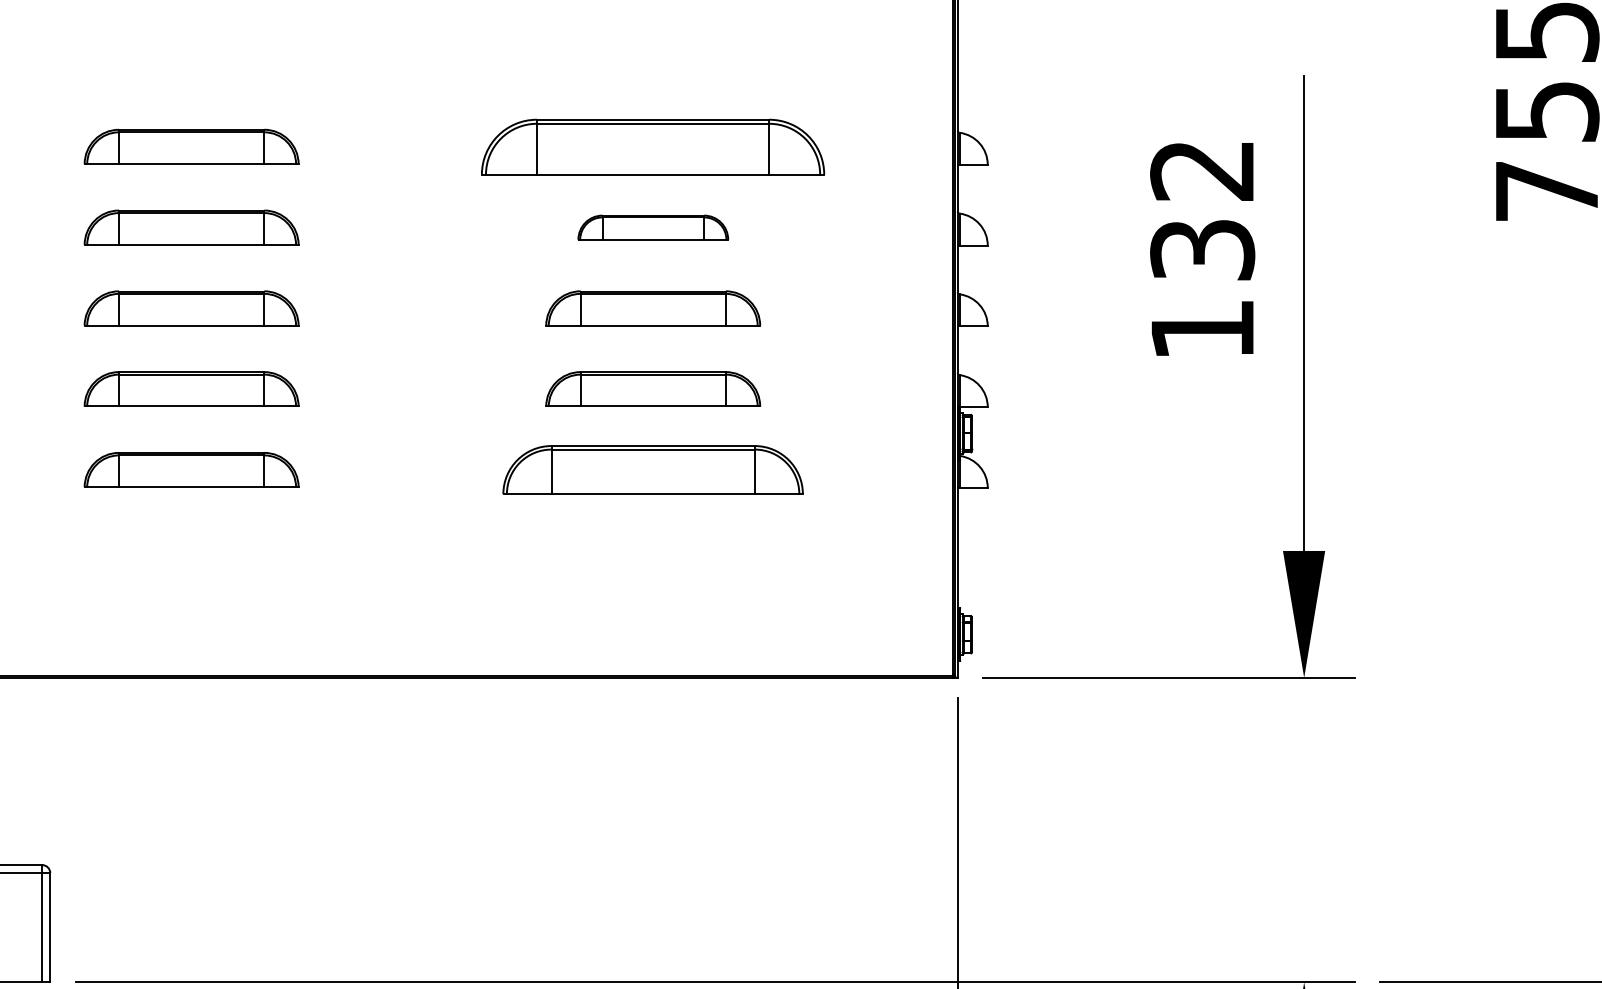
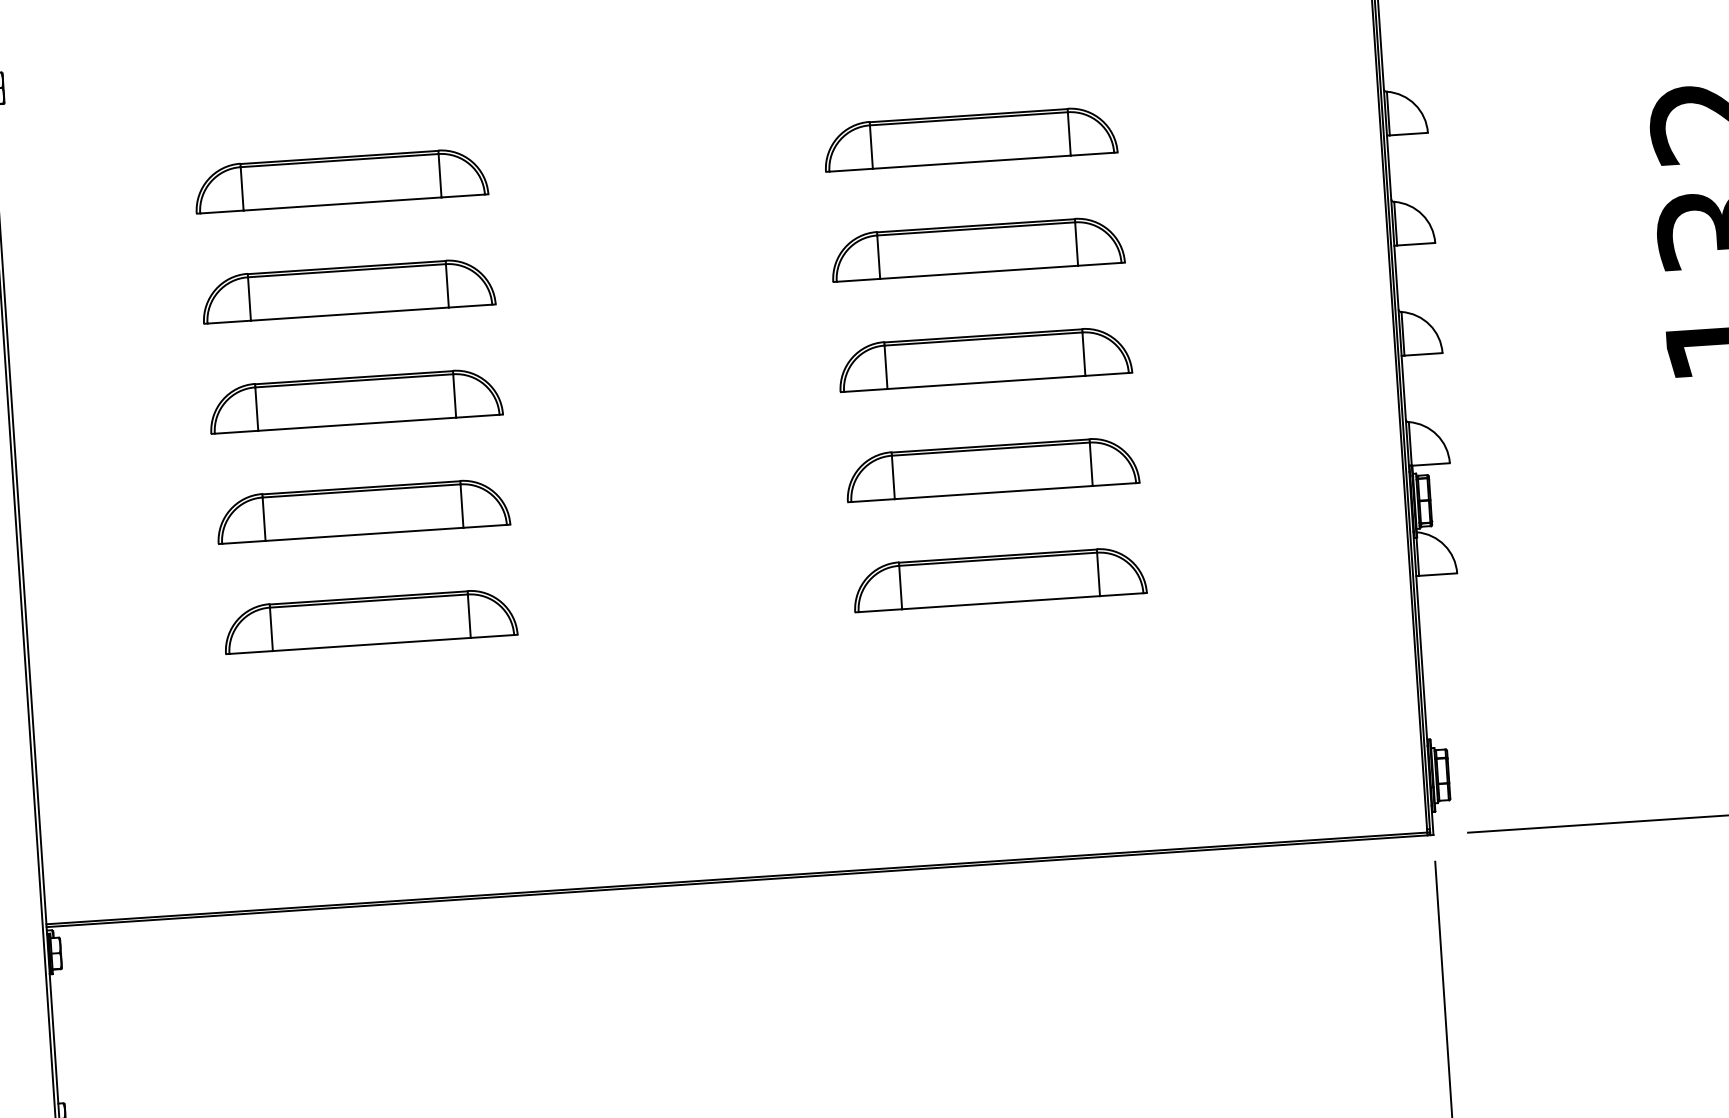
part: (653, 146) -> (970, 138), size x0.62
part: (653, 227) -> (977, 248), size x1.43
part: (653, 469) -> (999, 578), size x0.71

